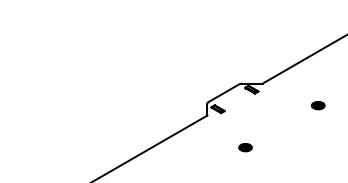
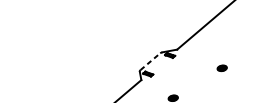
line: (223, 93) -> (150, 62), solid -> dashed
part: (318, 105) -> (222, 68), moved

